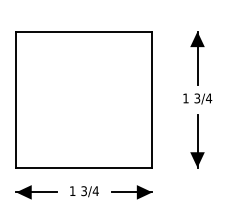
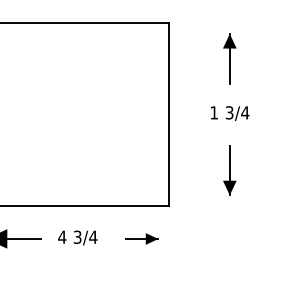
part: (197, 58) -> (229, 59), size x0.7
part: (197, 141) -> (229, 170), size x0.7
text: (72, 190) -> (62, 236), 1 -> 4
part: (131, 192) -> (141, 239), size x0.6

